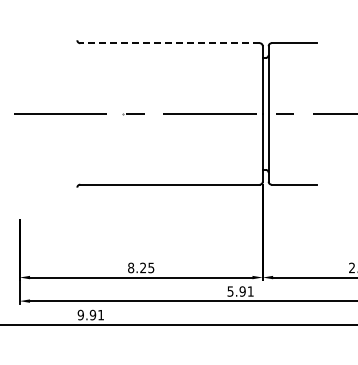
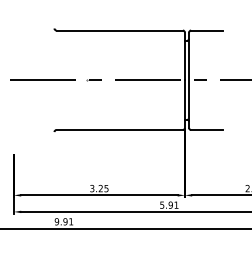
line: (170, 43) -> (120, 30), dashed -> solid
text: (131, 267) -> (92, 188), 8.25 -> 3.25

